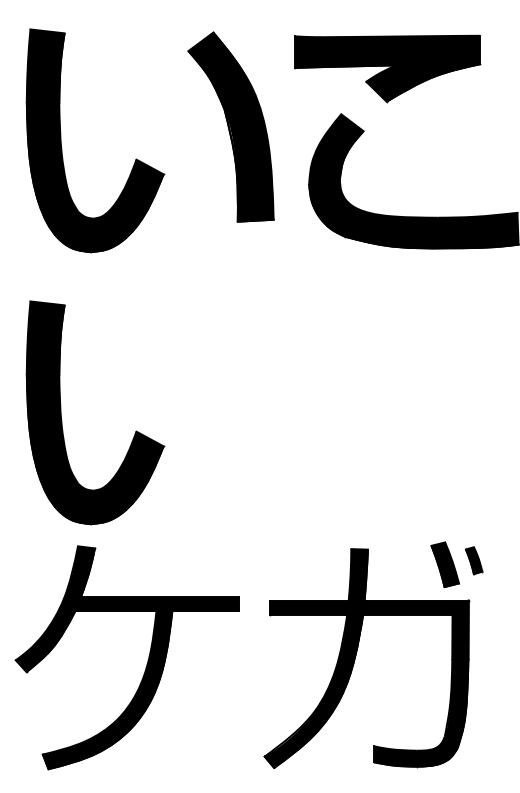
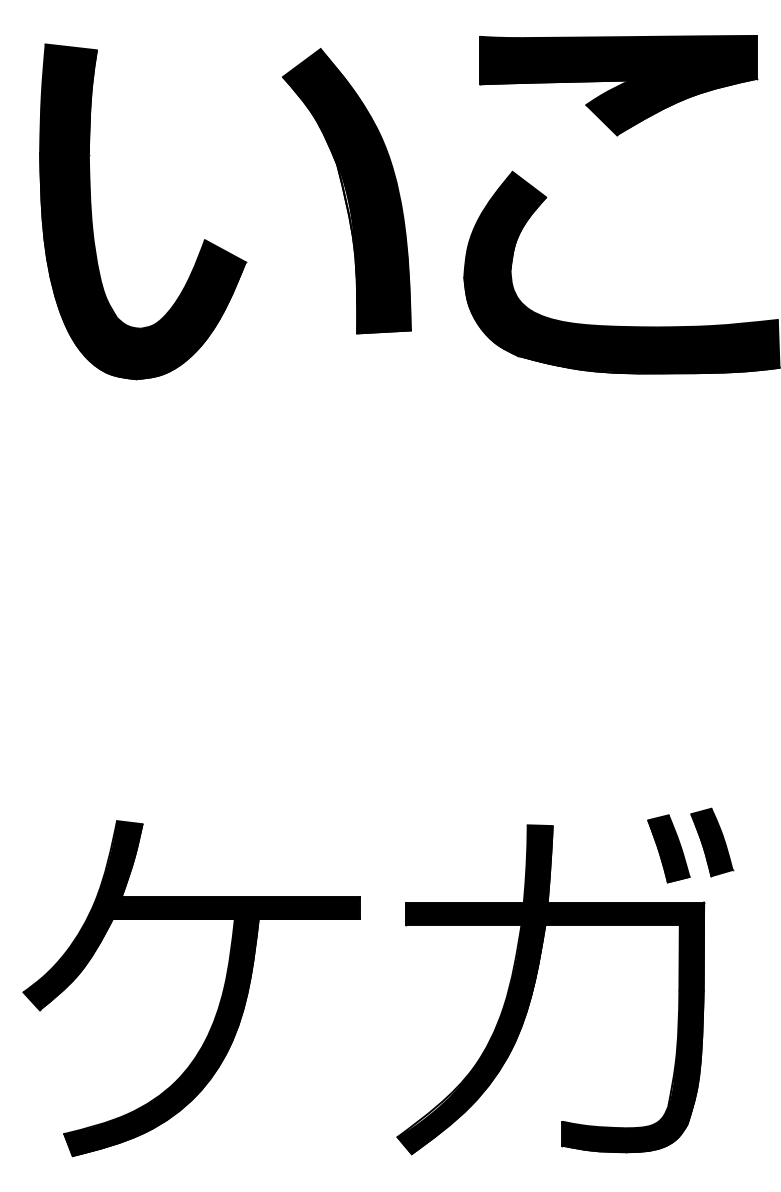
part: (387, 68) -> (618, 85), moved
part: (62, 420) -> (93, 632), removed
part: (474, 560) -> (712, 842), size x1.67

